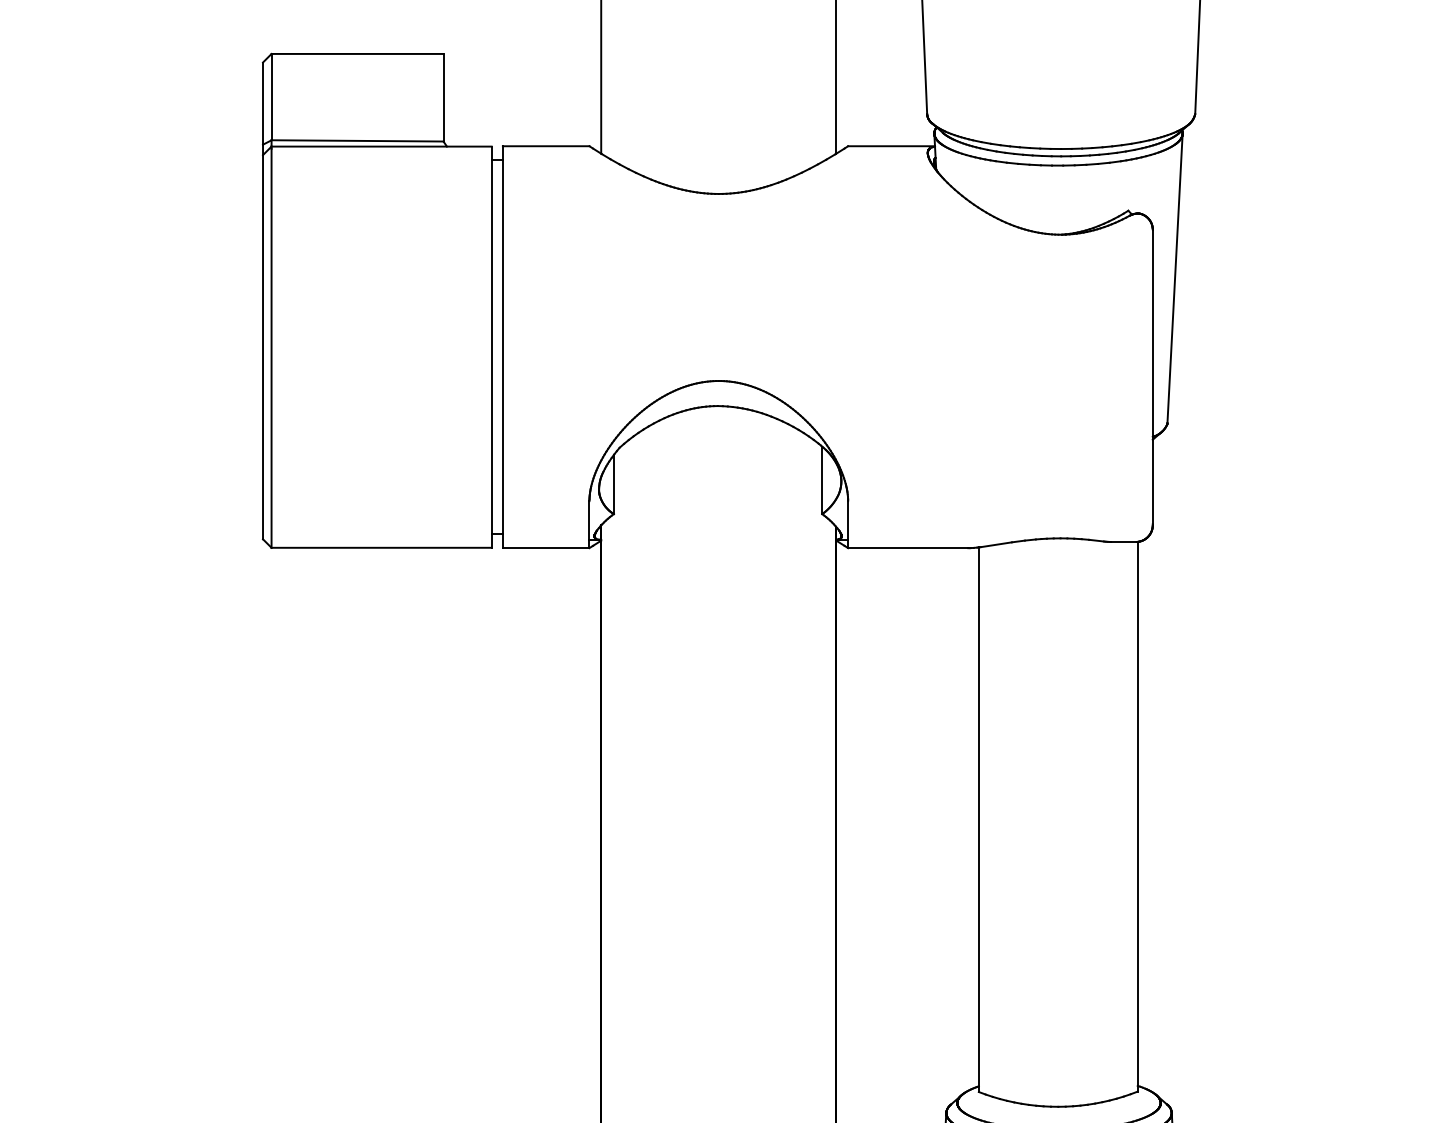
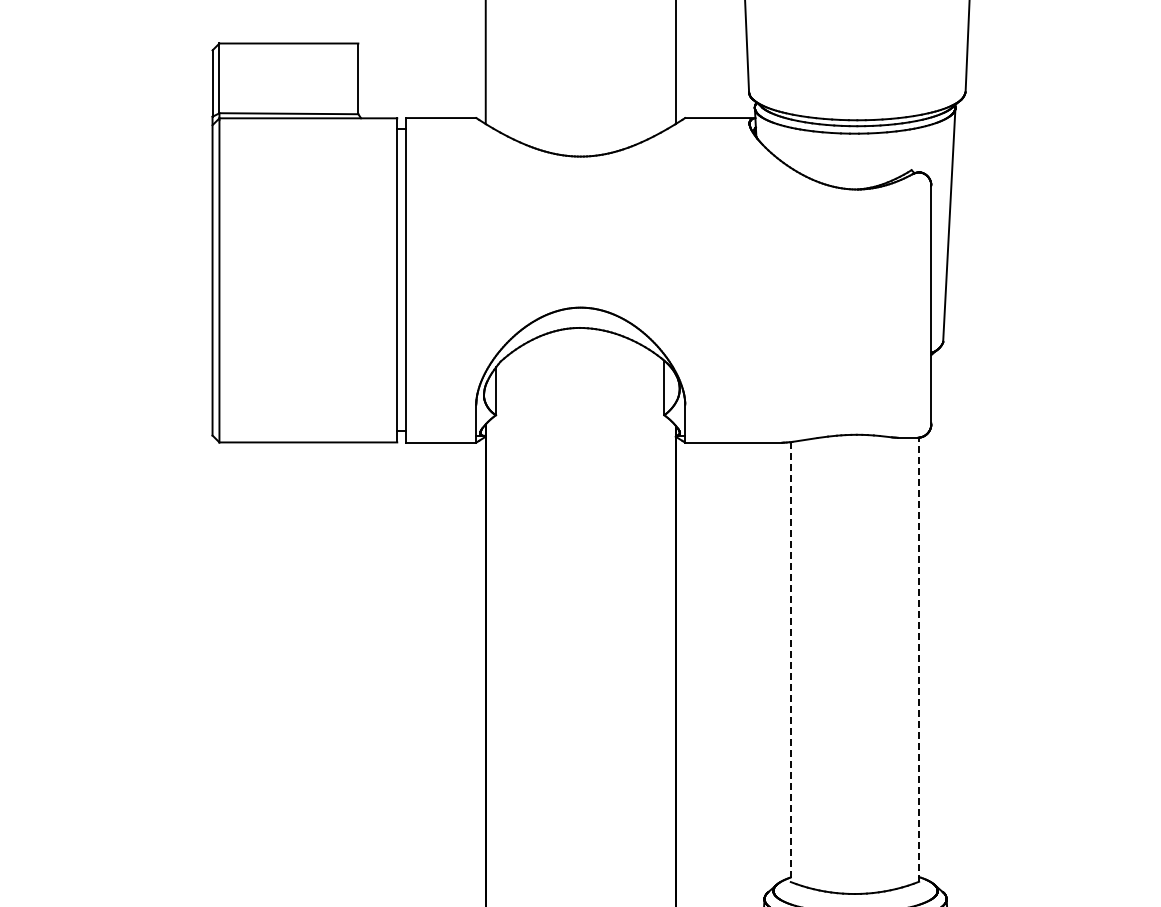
line: (1138, 816) -> (919, 659), solid -> dashed
line: (978, 820) -> (790, 662), solid -> dashed

